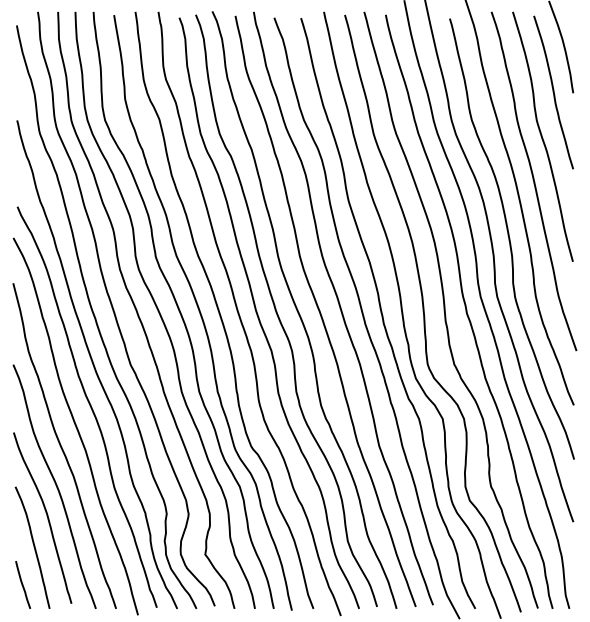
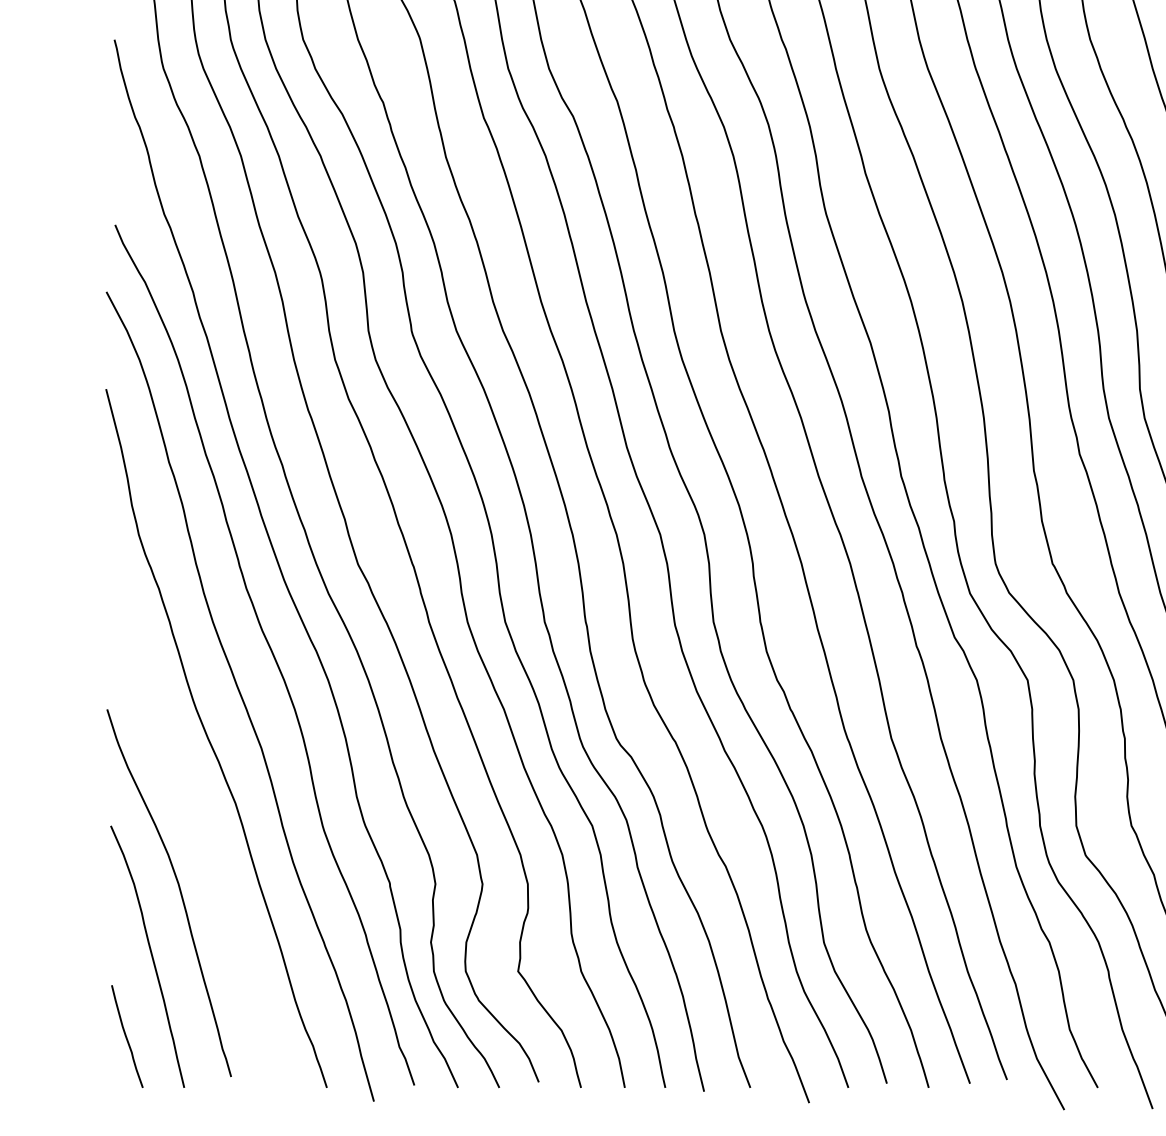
curve: (55, 485) -> (196, 823), removed

